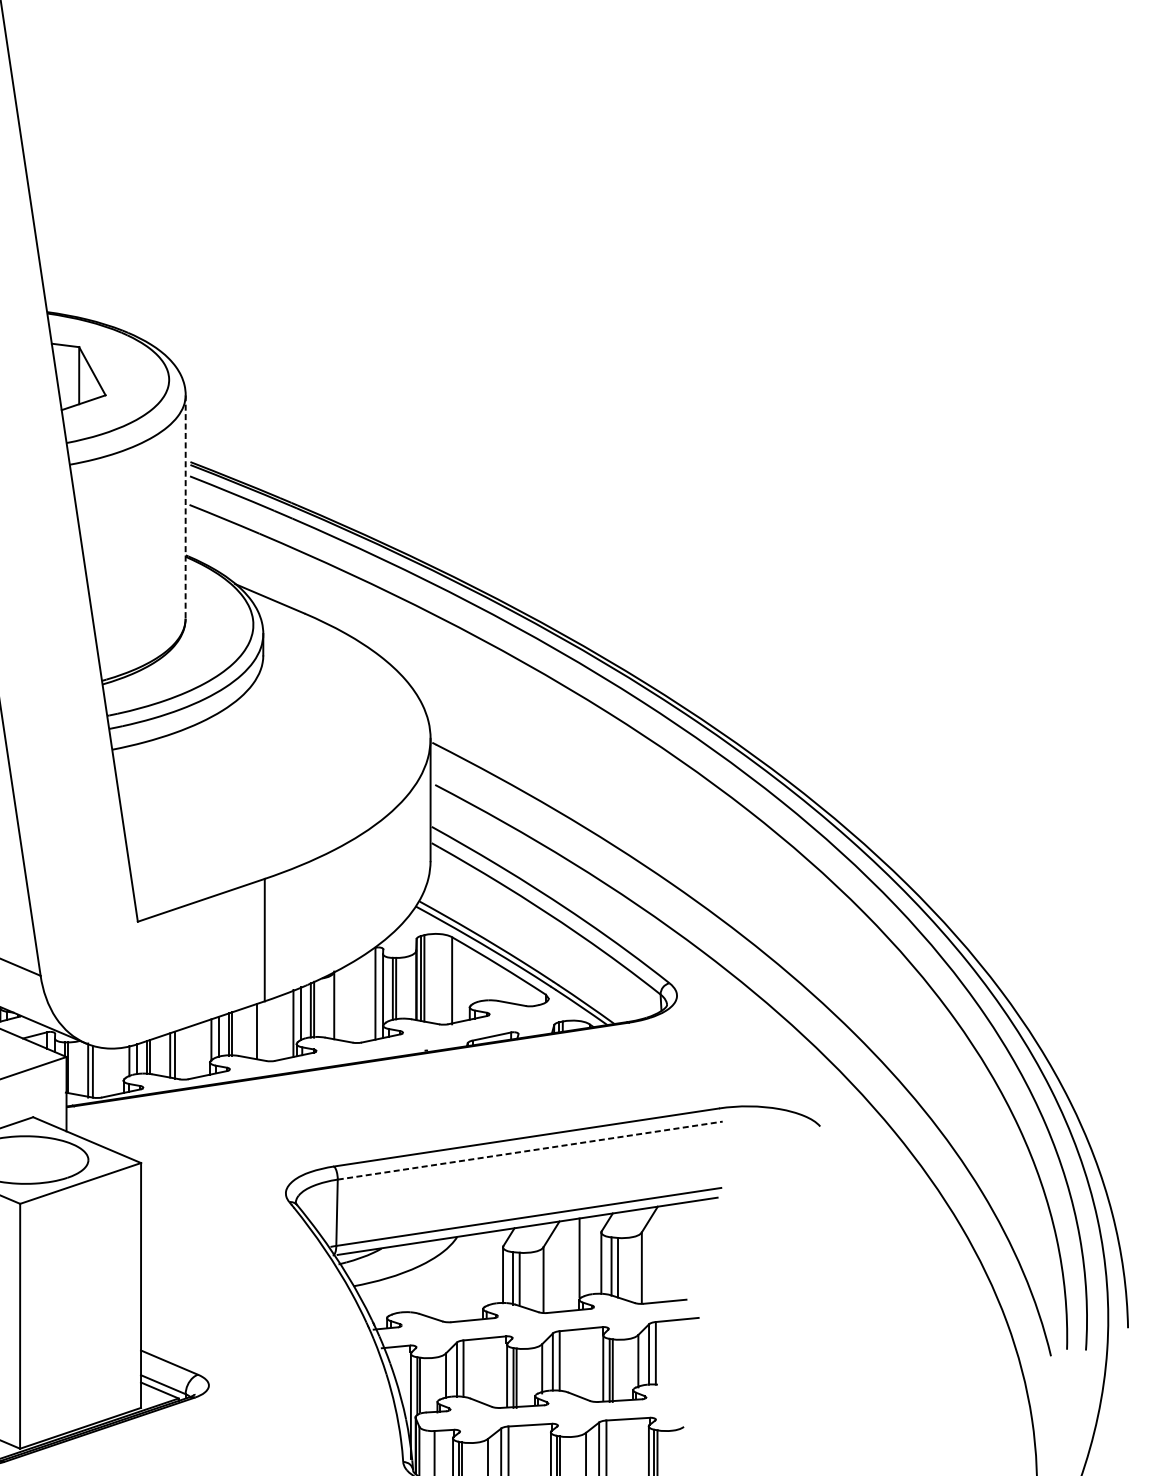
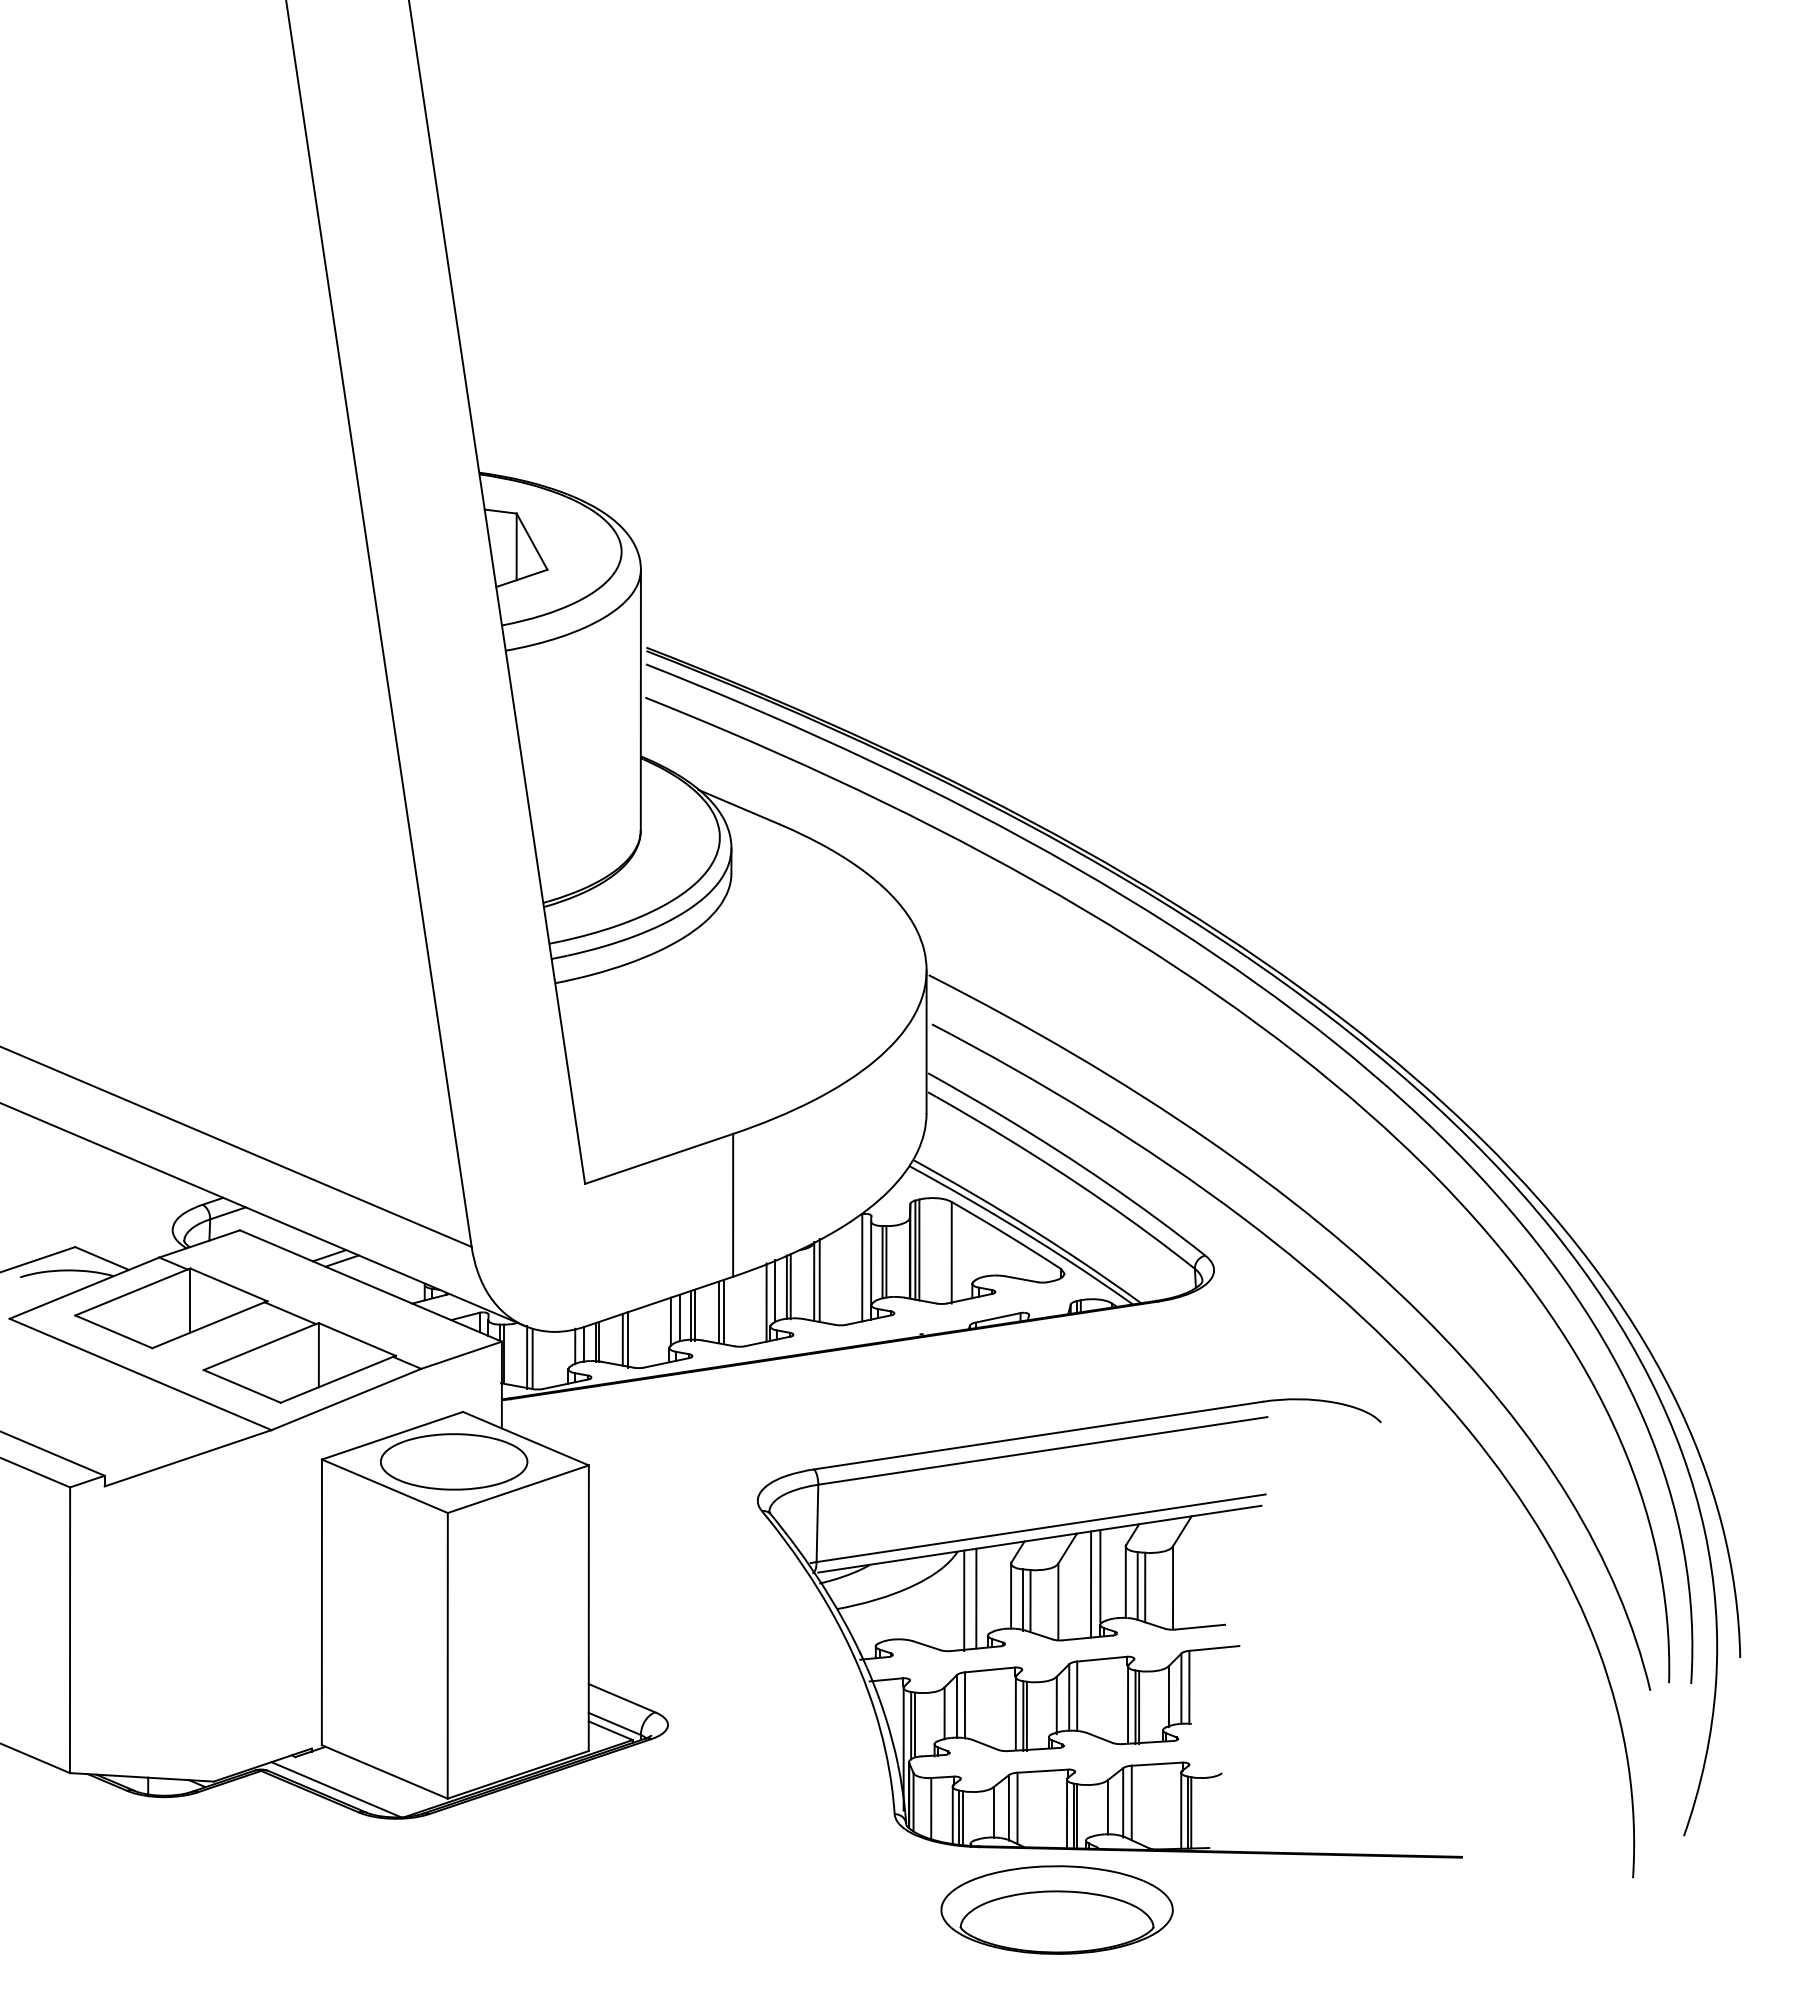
line: (185, 507) -> (640, 700), dashed -> solid
line: (338, 1004) -> (819, 1280), added
line: (252, 1031) -> (718, 1312), added
line: (530, 1150) -> (1043, 1450), dashed -> solid
line: (571, 1265) -> (1091, 1584), added
line: (473, 1277) -> (976, 1598), added
line: (463, 1278) -> (964, 1600), added

